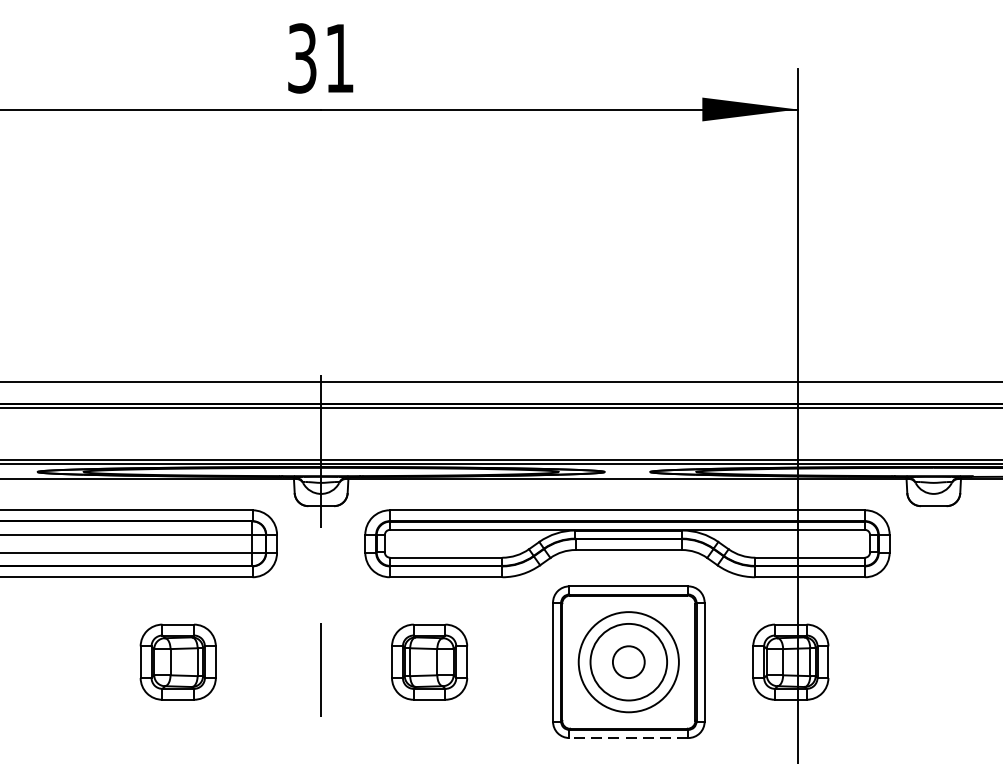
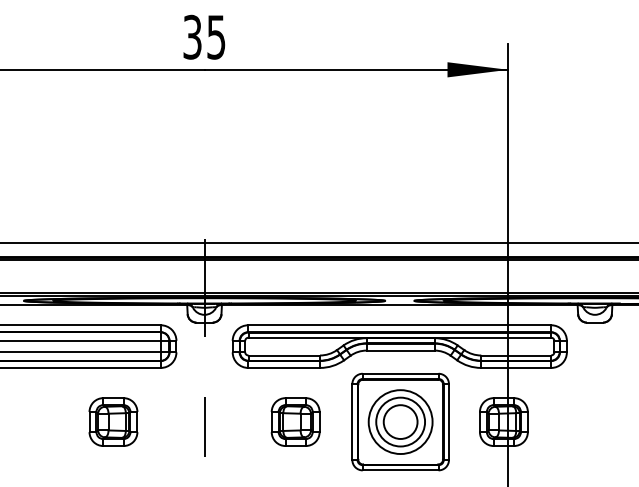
text: (339, 58) -> (216, 37), 31 -> 35
part: (429, 661) -> (295, 421), moved
circle: (628, 661) -> (400, 421), size x1.67
line: (628, 738) -> (400, 470), dashed -> solid

